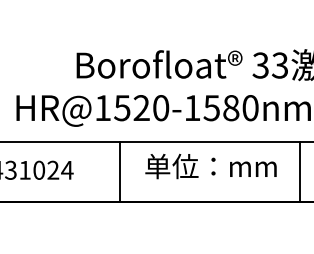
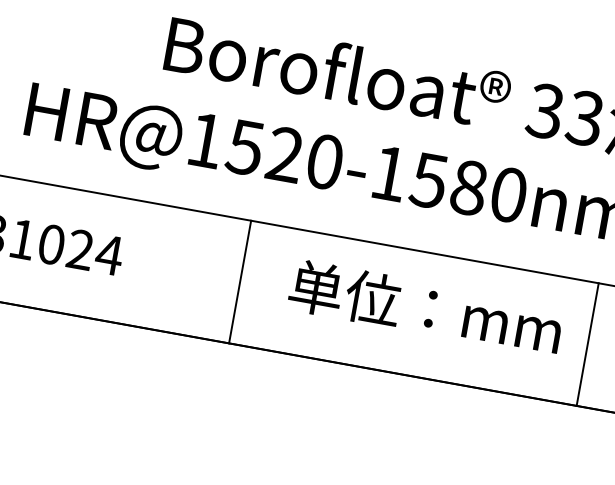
text: (210, 166) -> (424, 307), moved
line: (120, 171) -> (240, 281), moved

